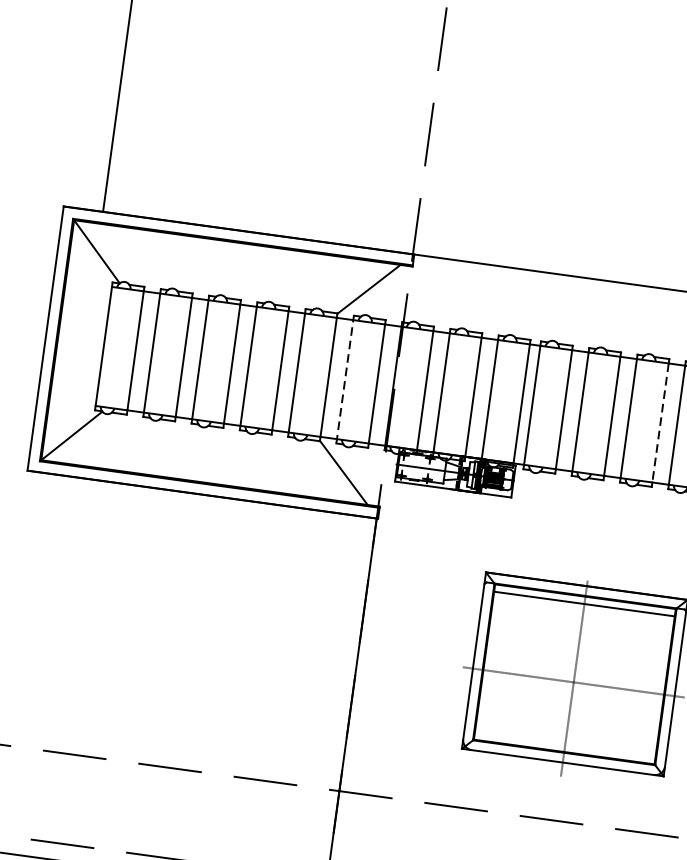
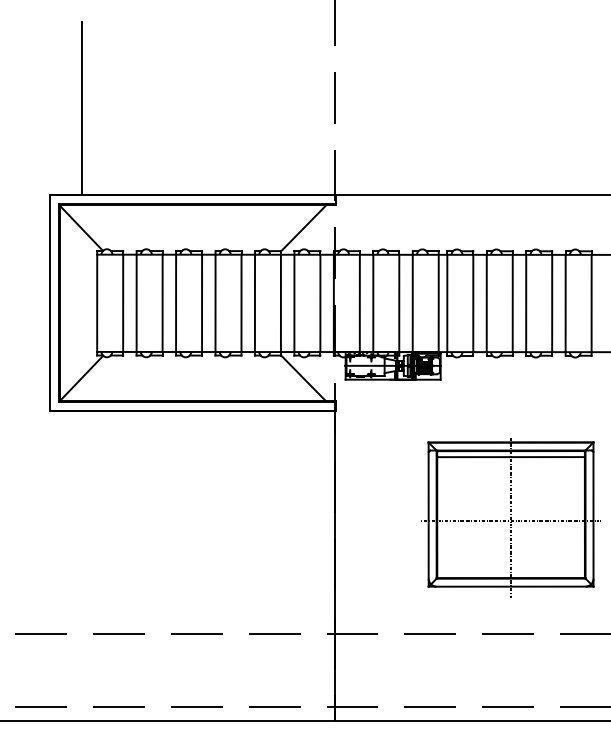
line: (345, 378) -> (294, 302), dashed -> solid
line: (660, 423) -> (552, 303), dashed -> solid

